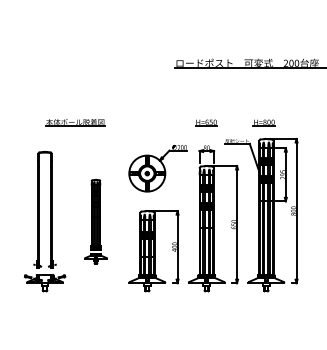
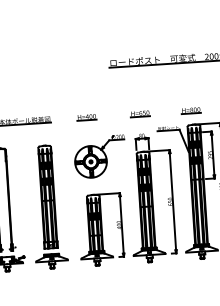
part: (145, 122) -> (86, 117), added
part: (95, 221) -> (48, 207), size x1.67

